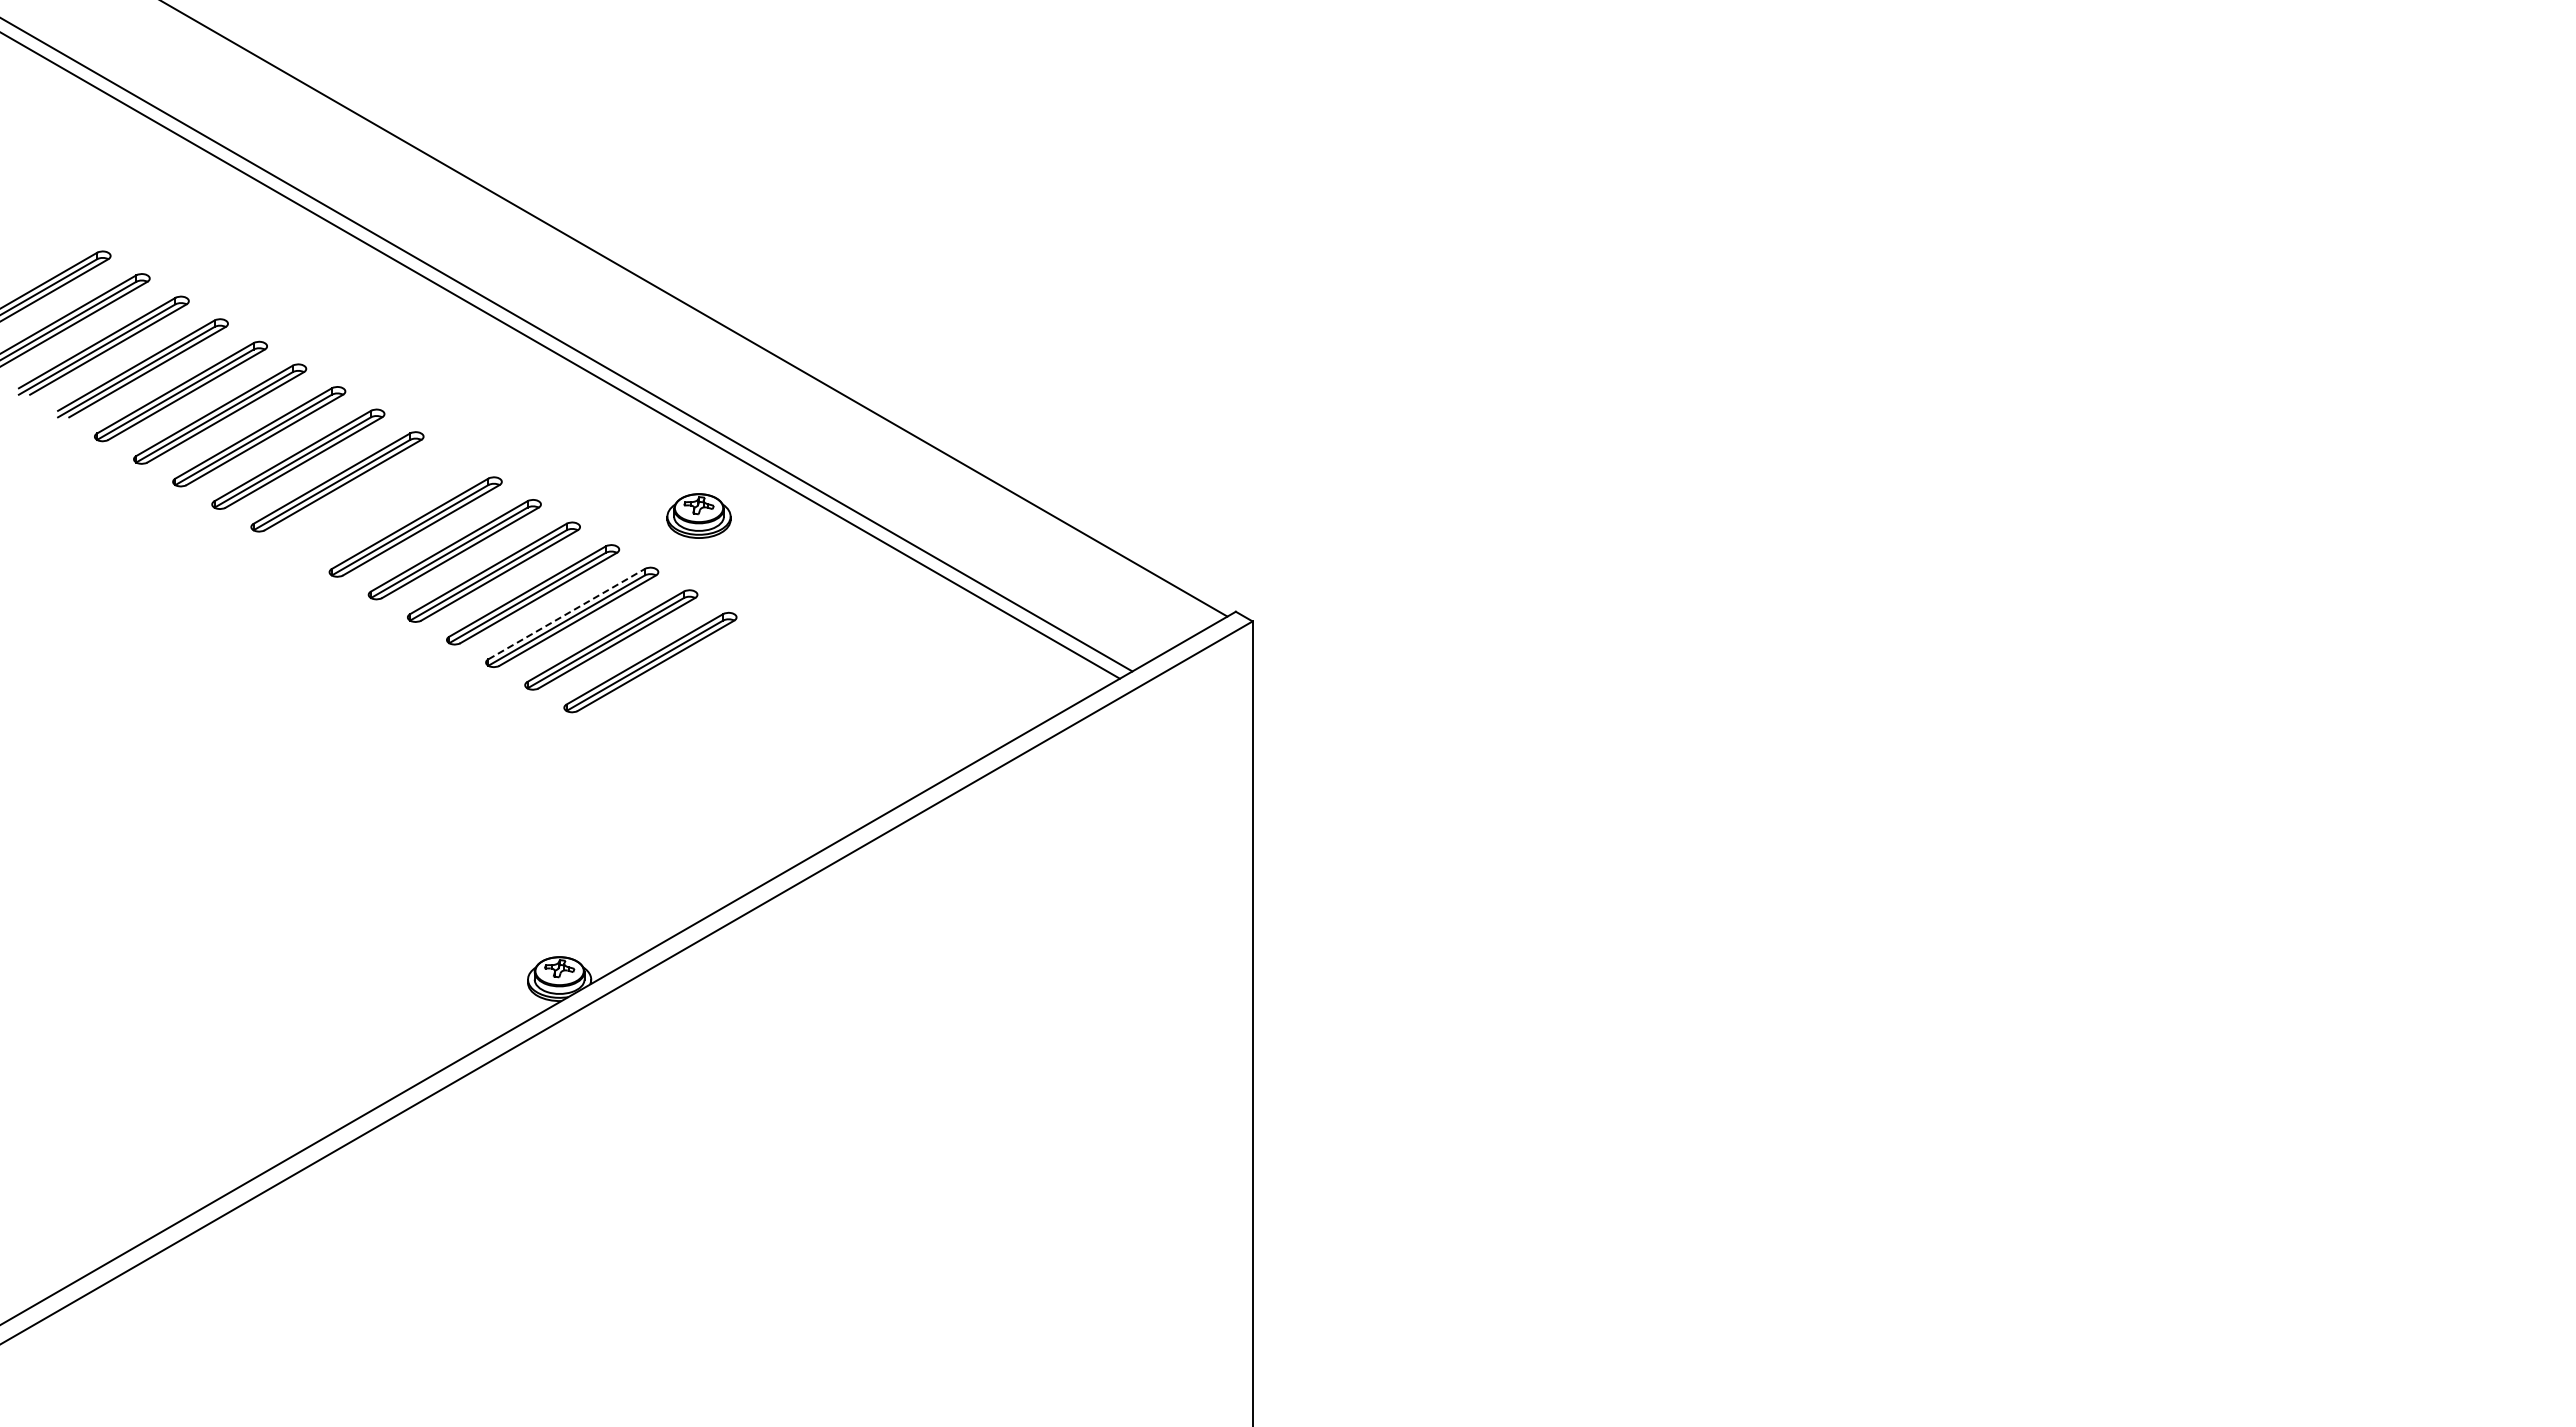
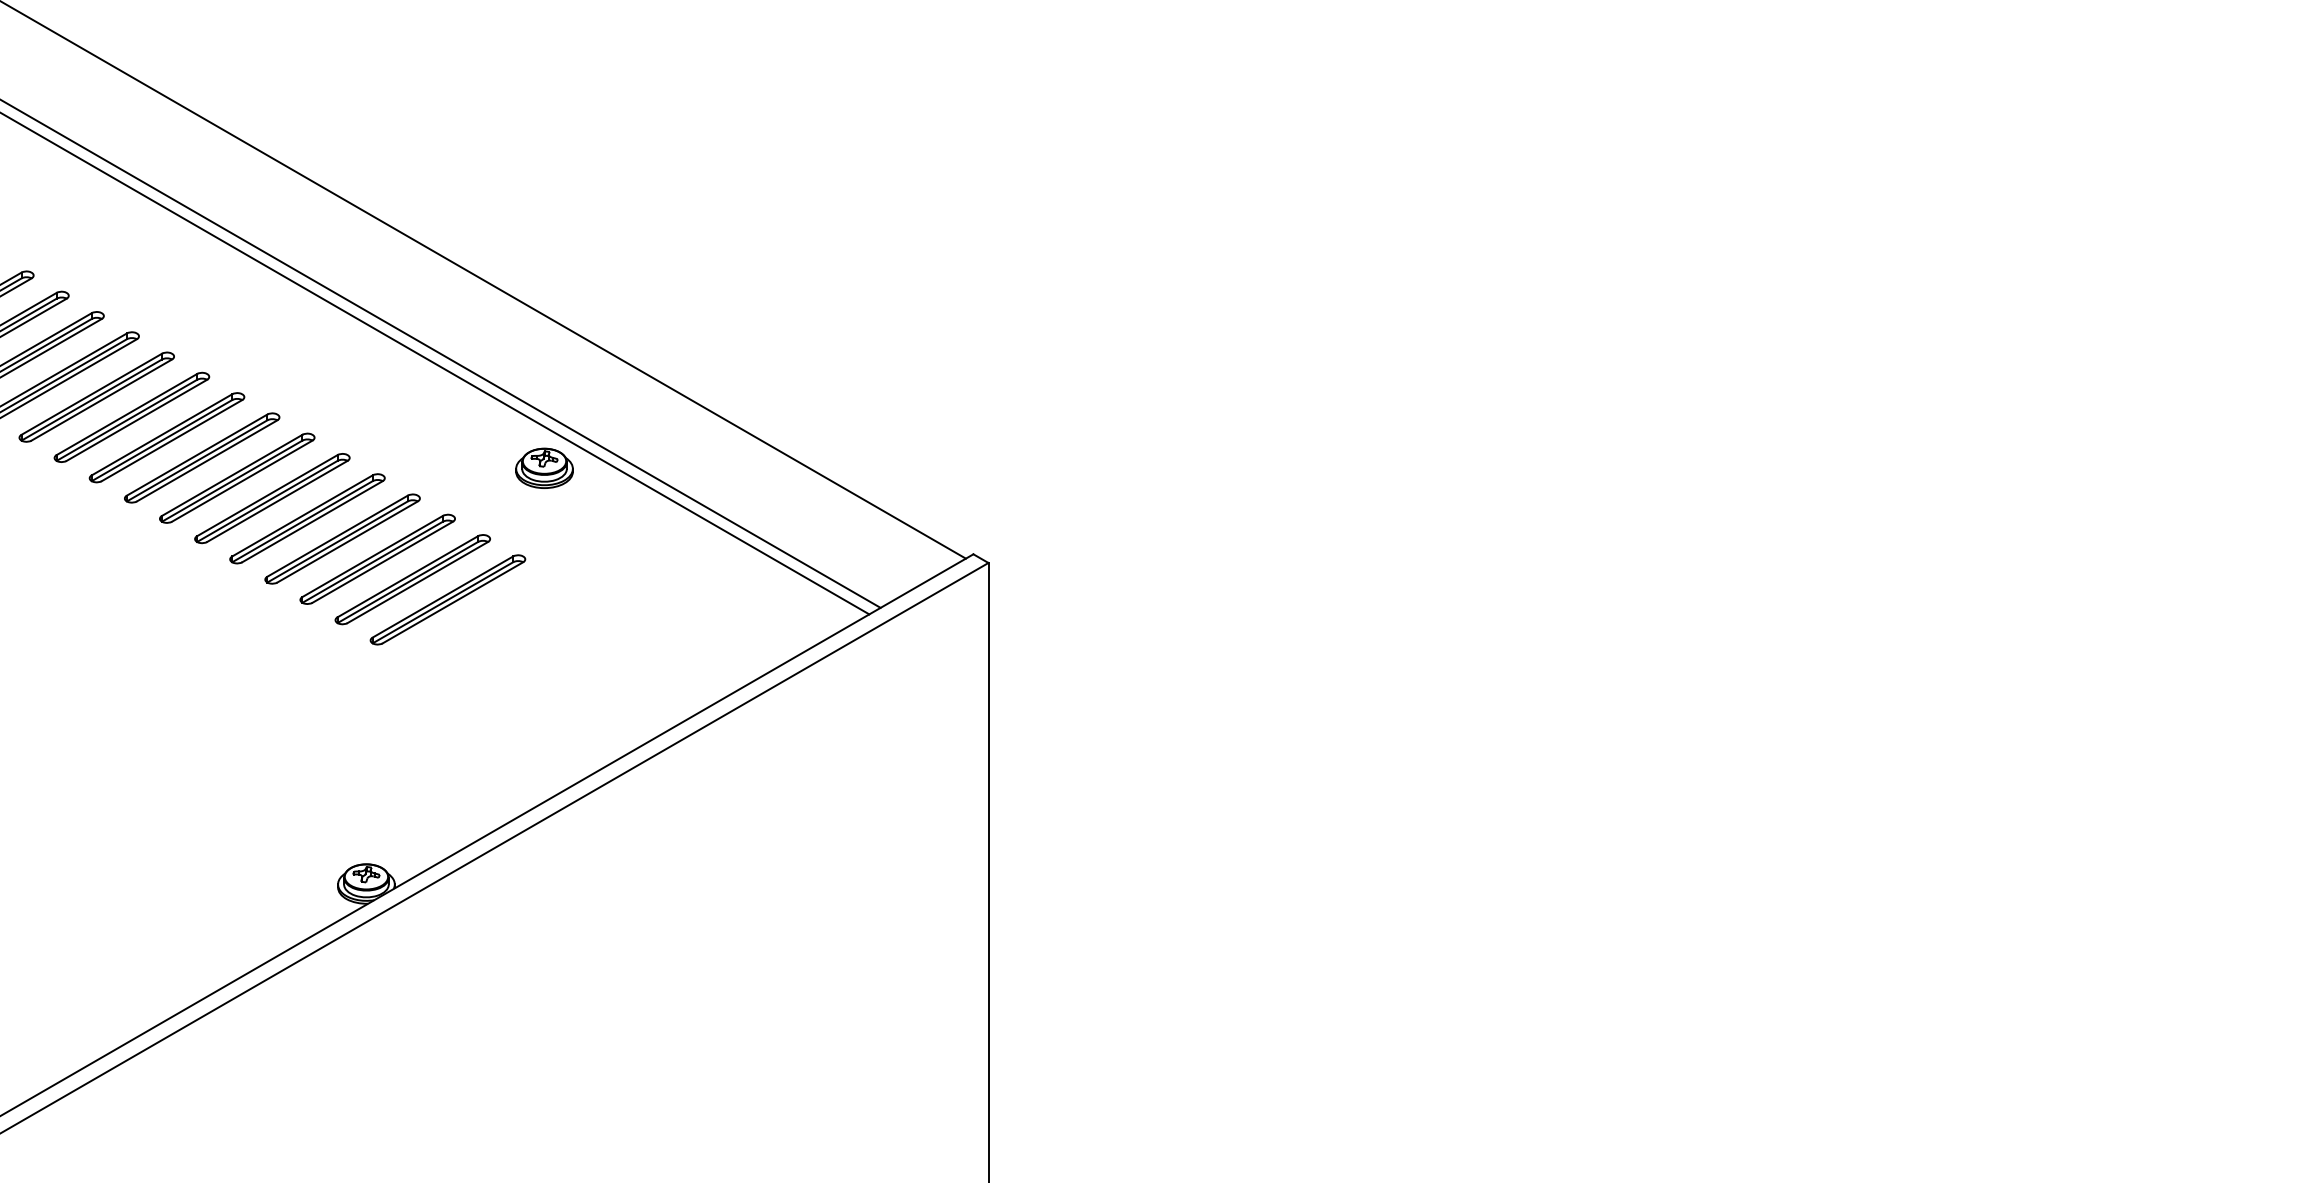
part: (376, 504) -> (202, 458), added
part: (698, 515) -> (544, 467), moved
line: (567, 613) -> (373, 555), dashed -> solid

